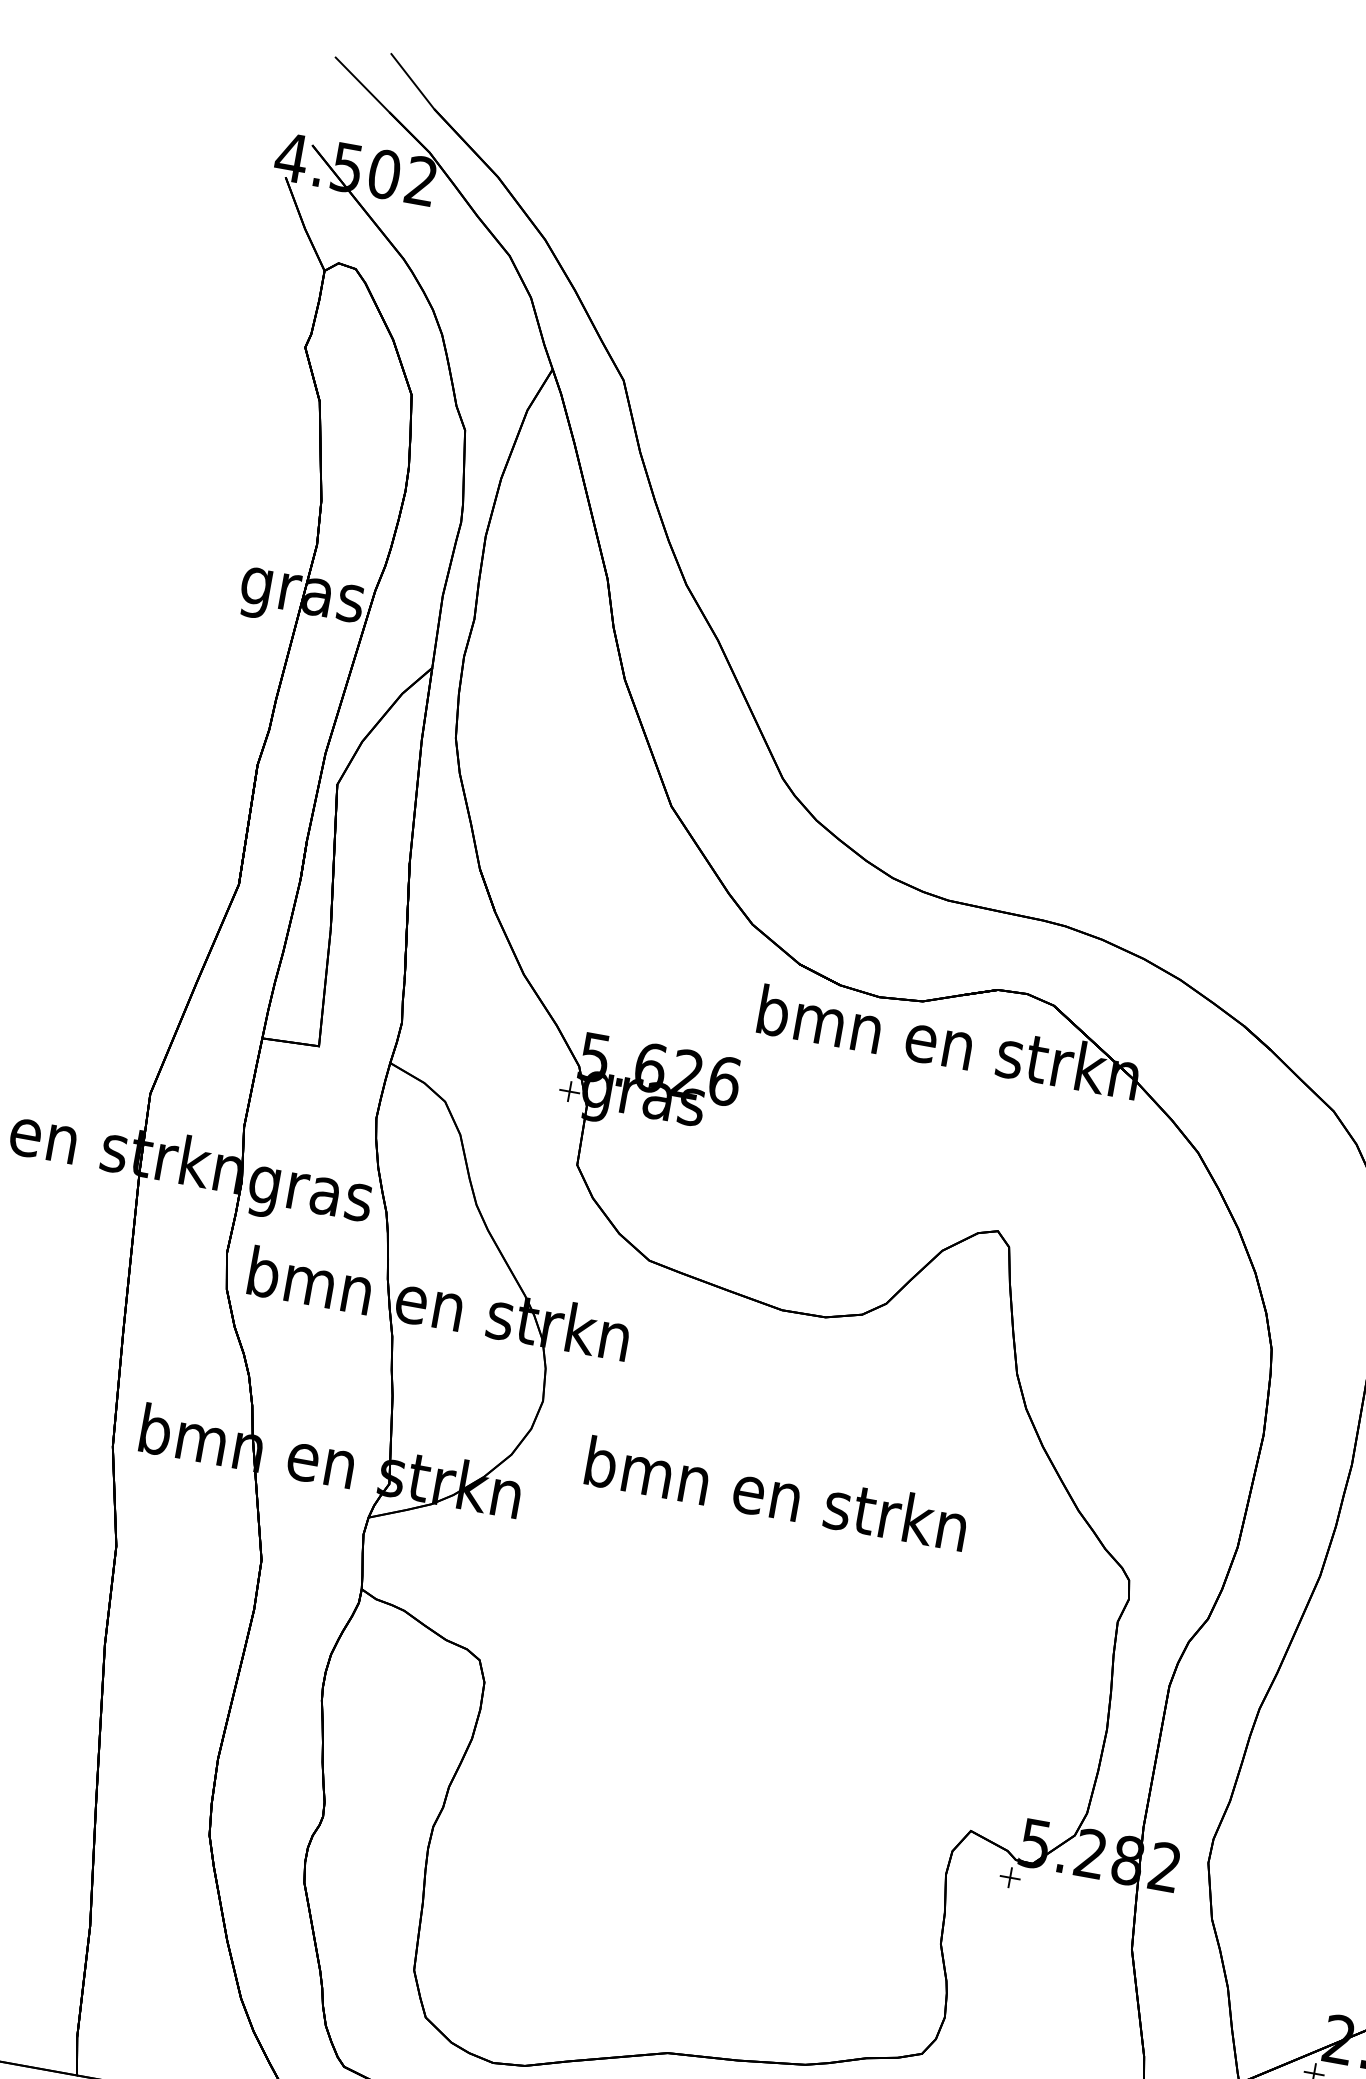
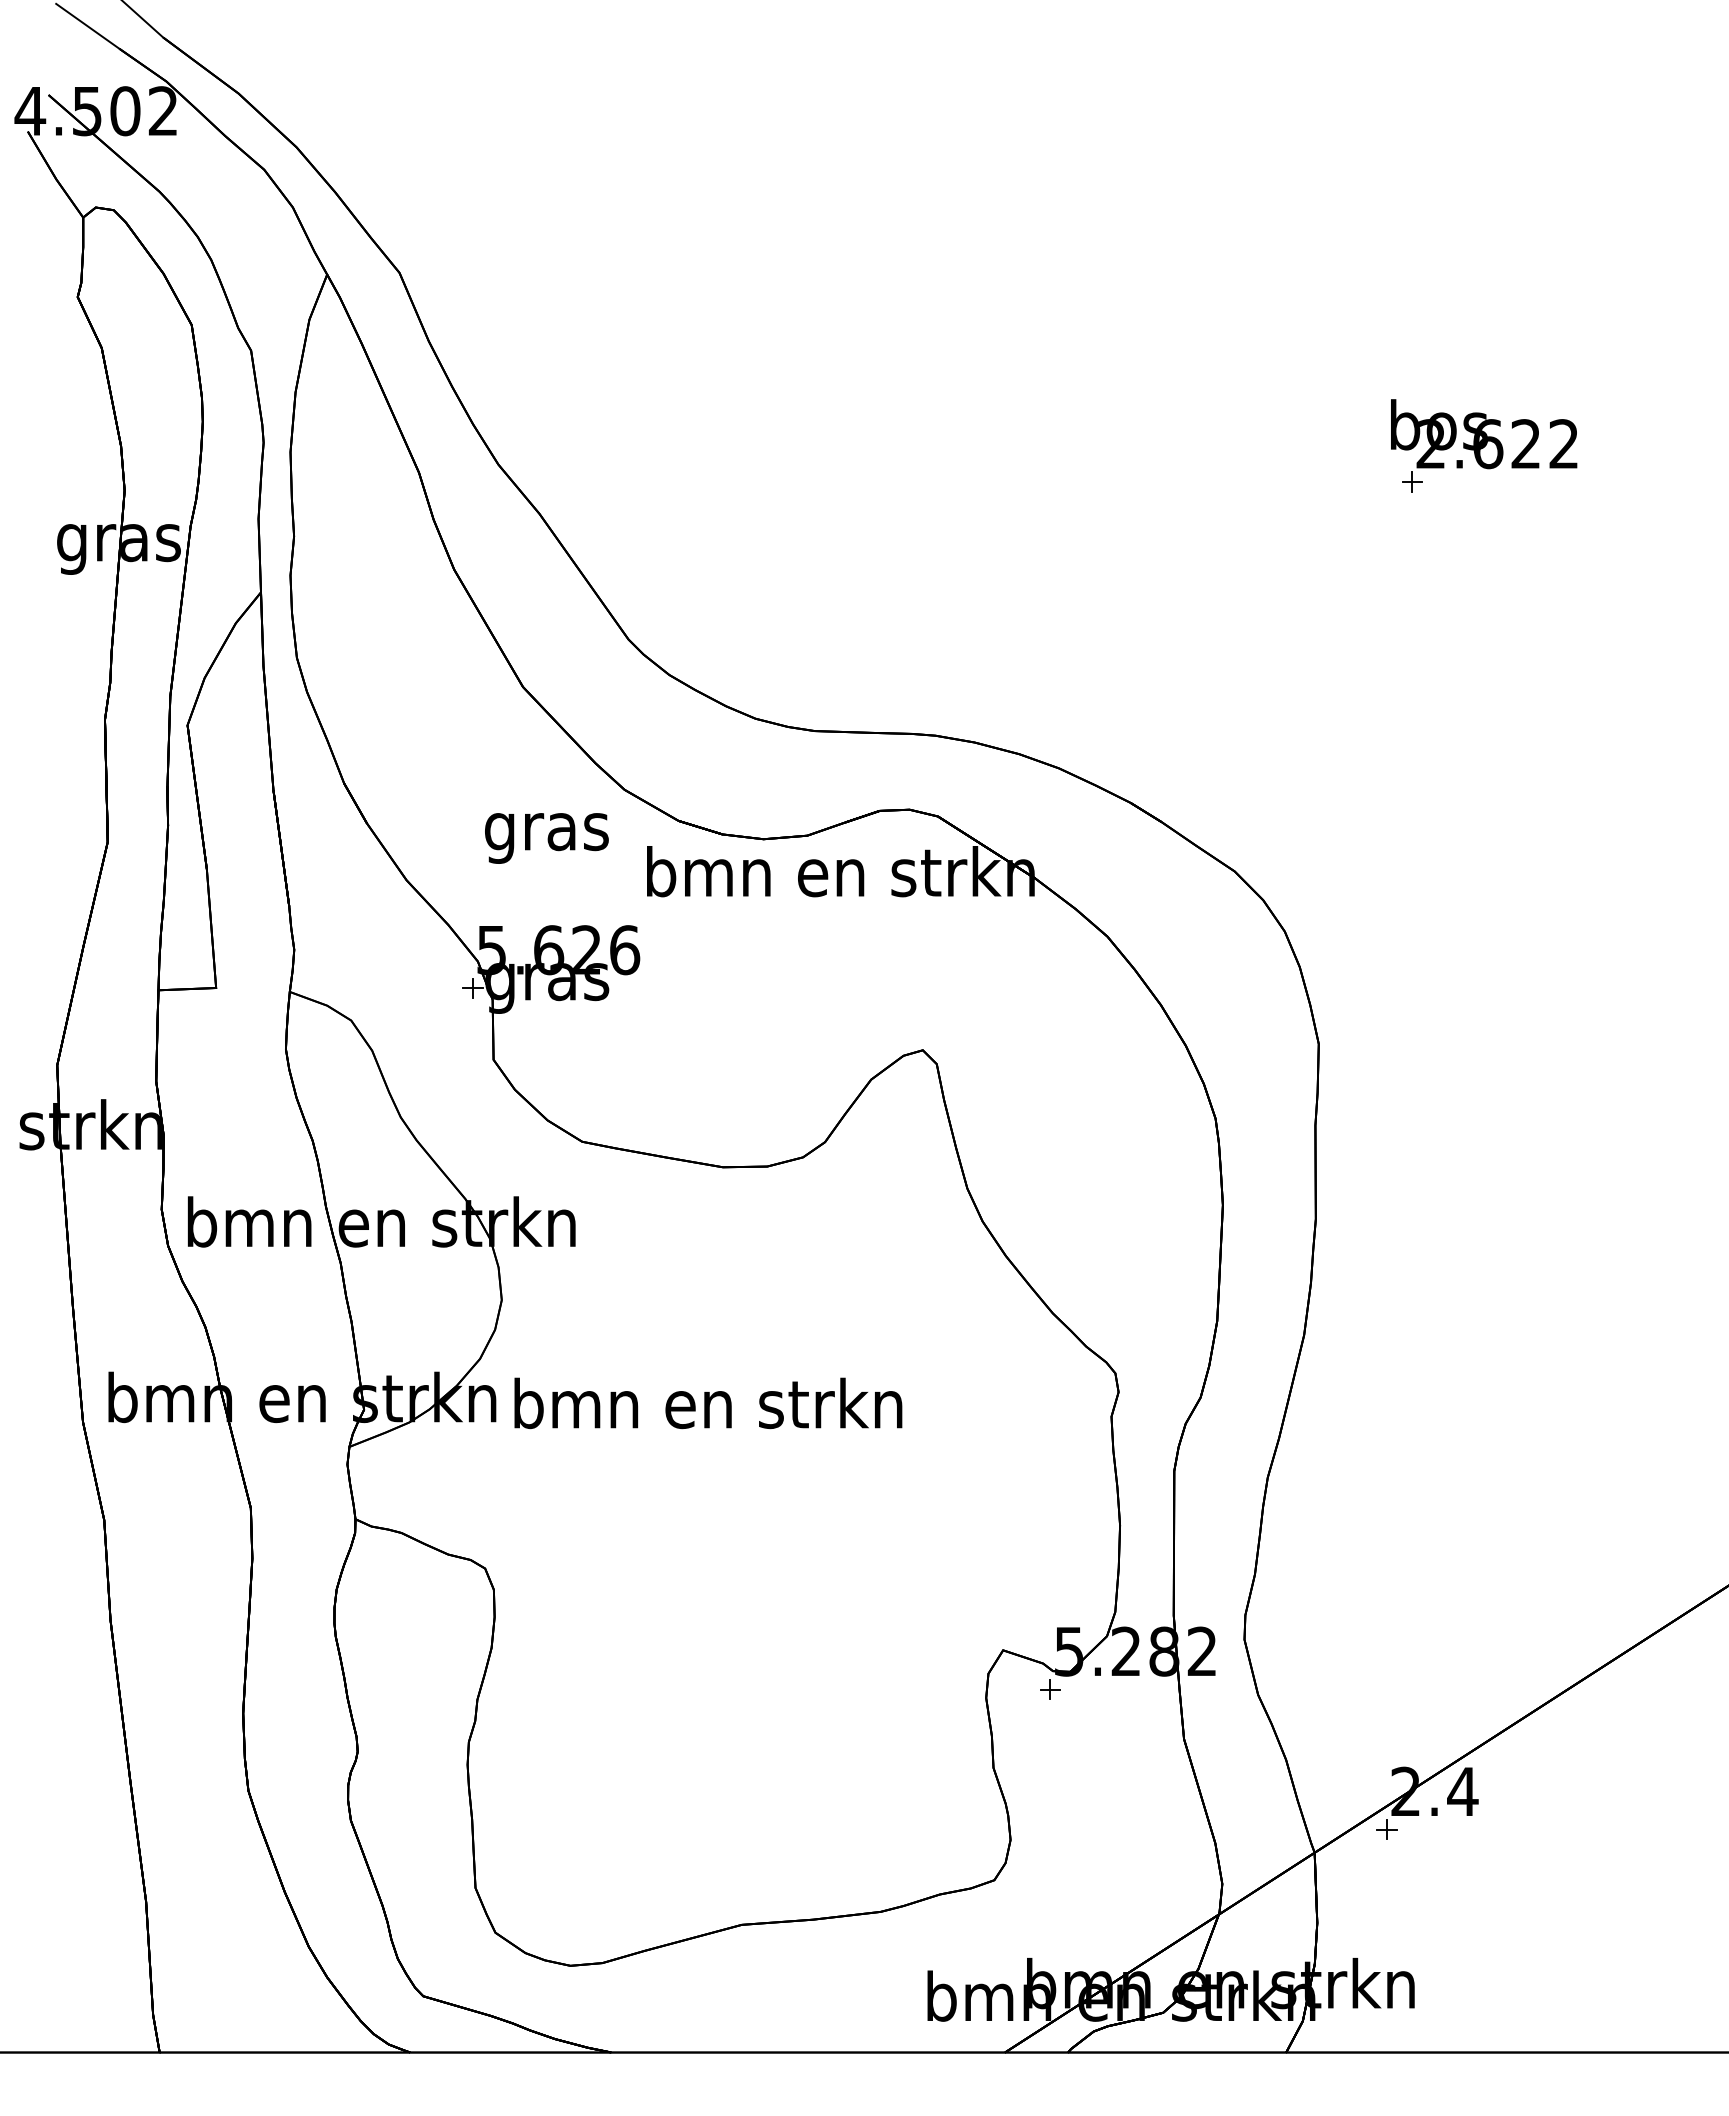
text: (308, 1200) -> (546, 838), moved
text: (776, 1493) -> (708, 1403), moved

